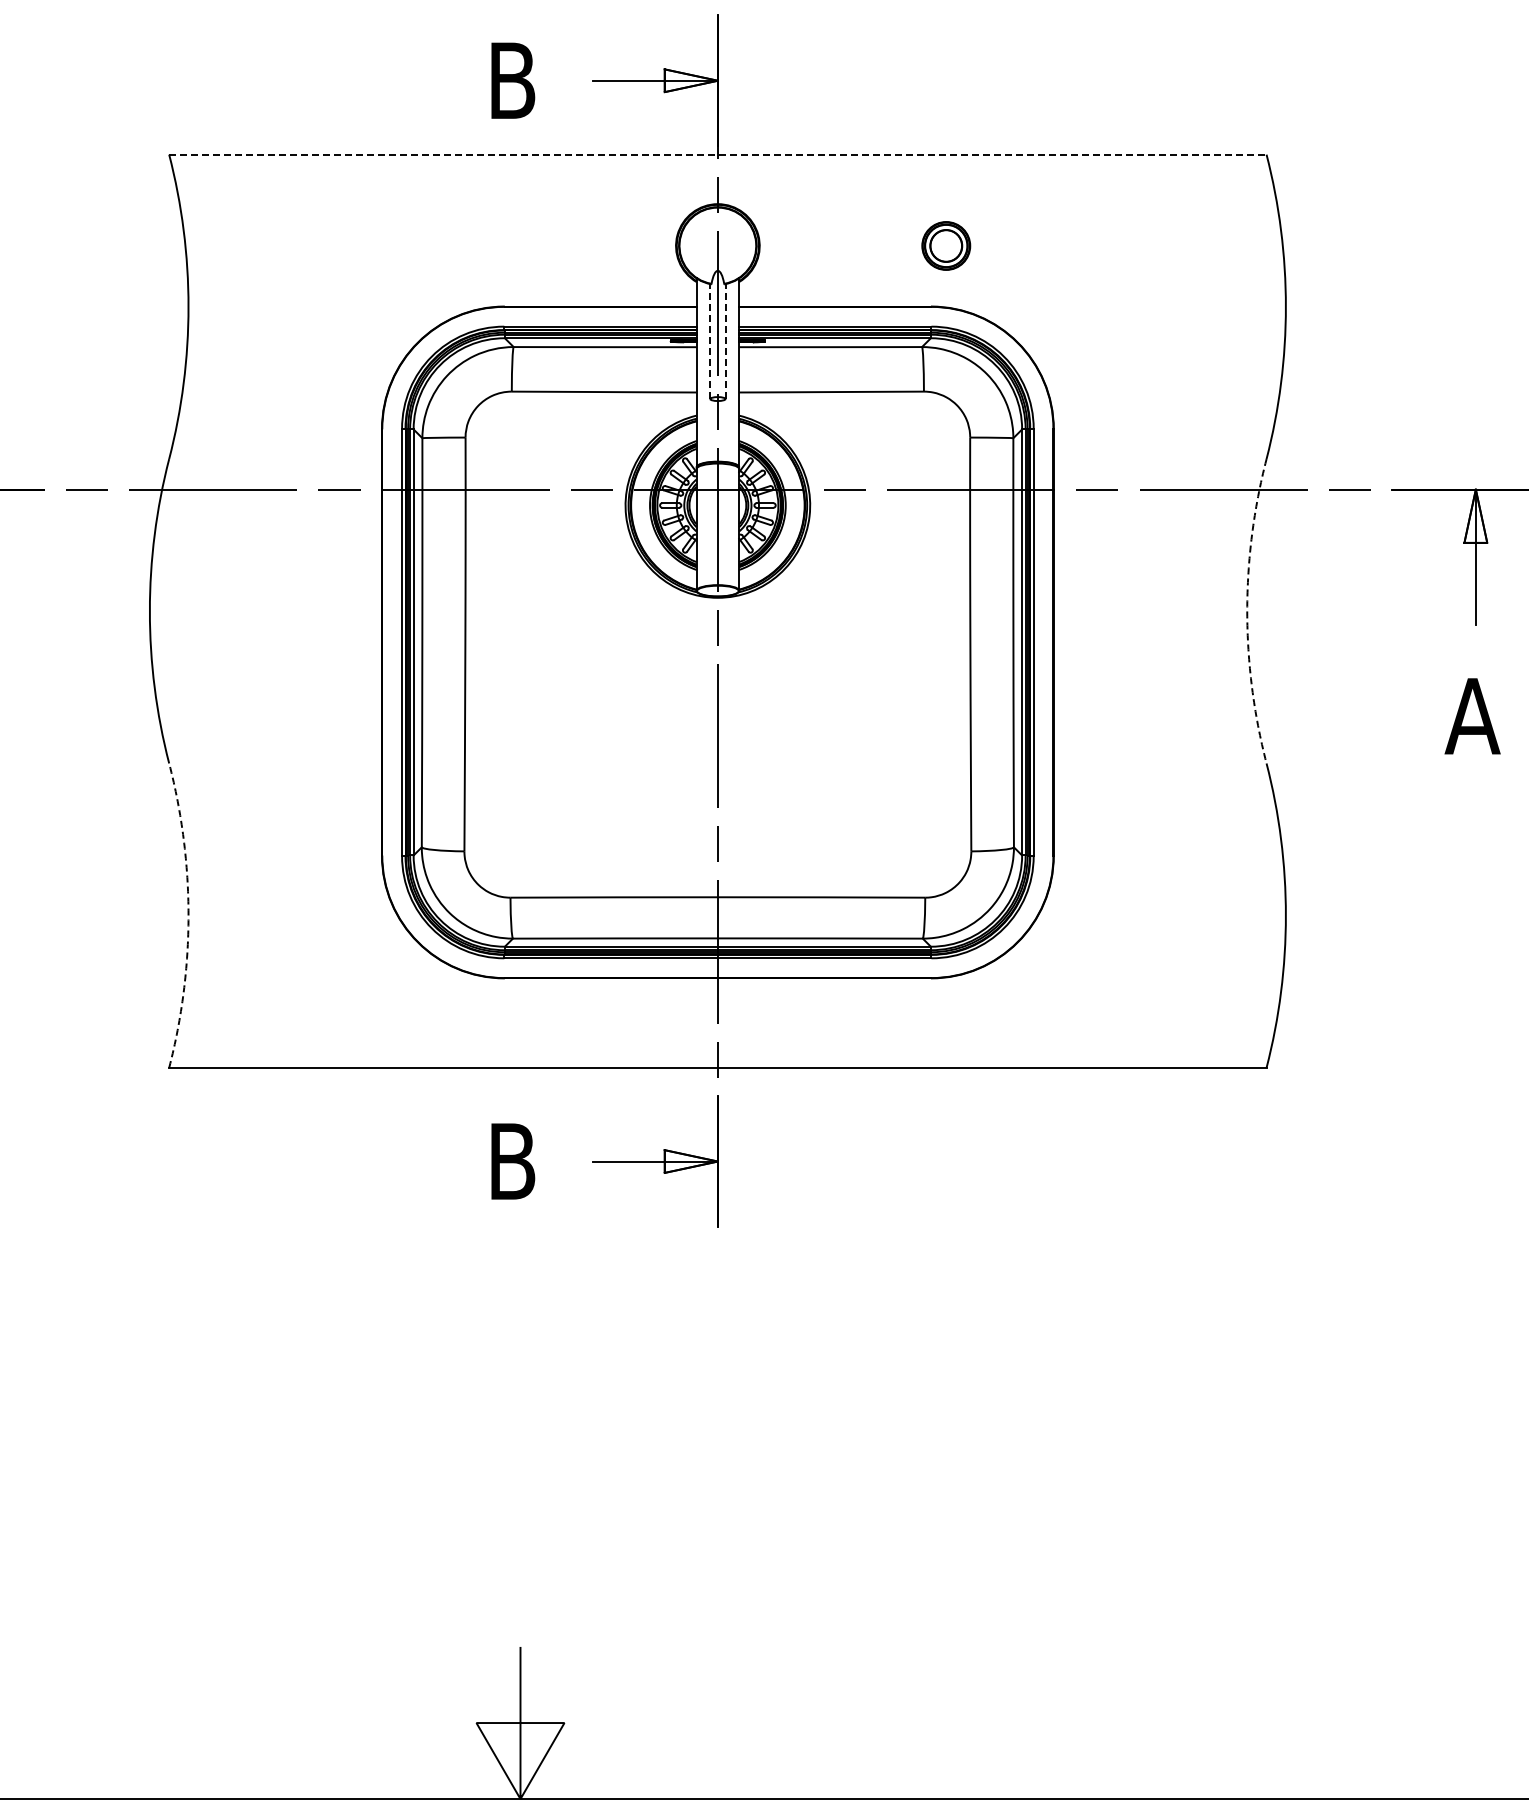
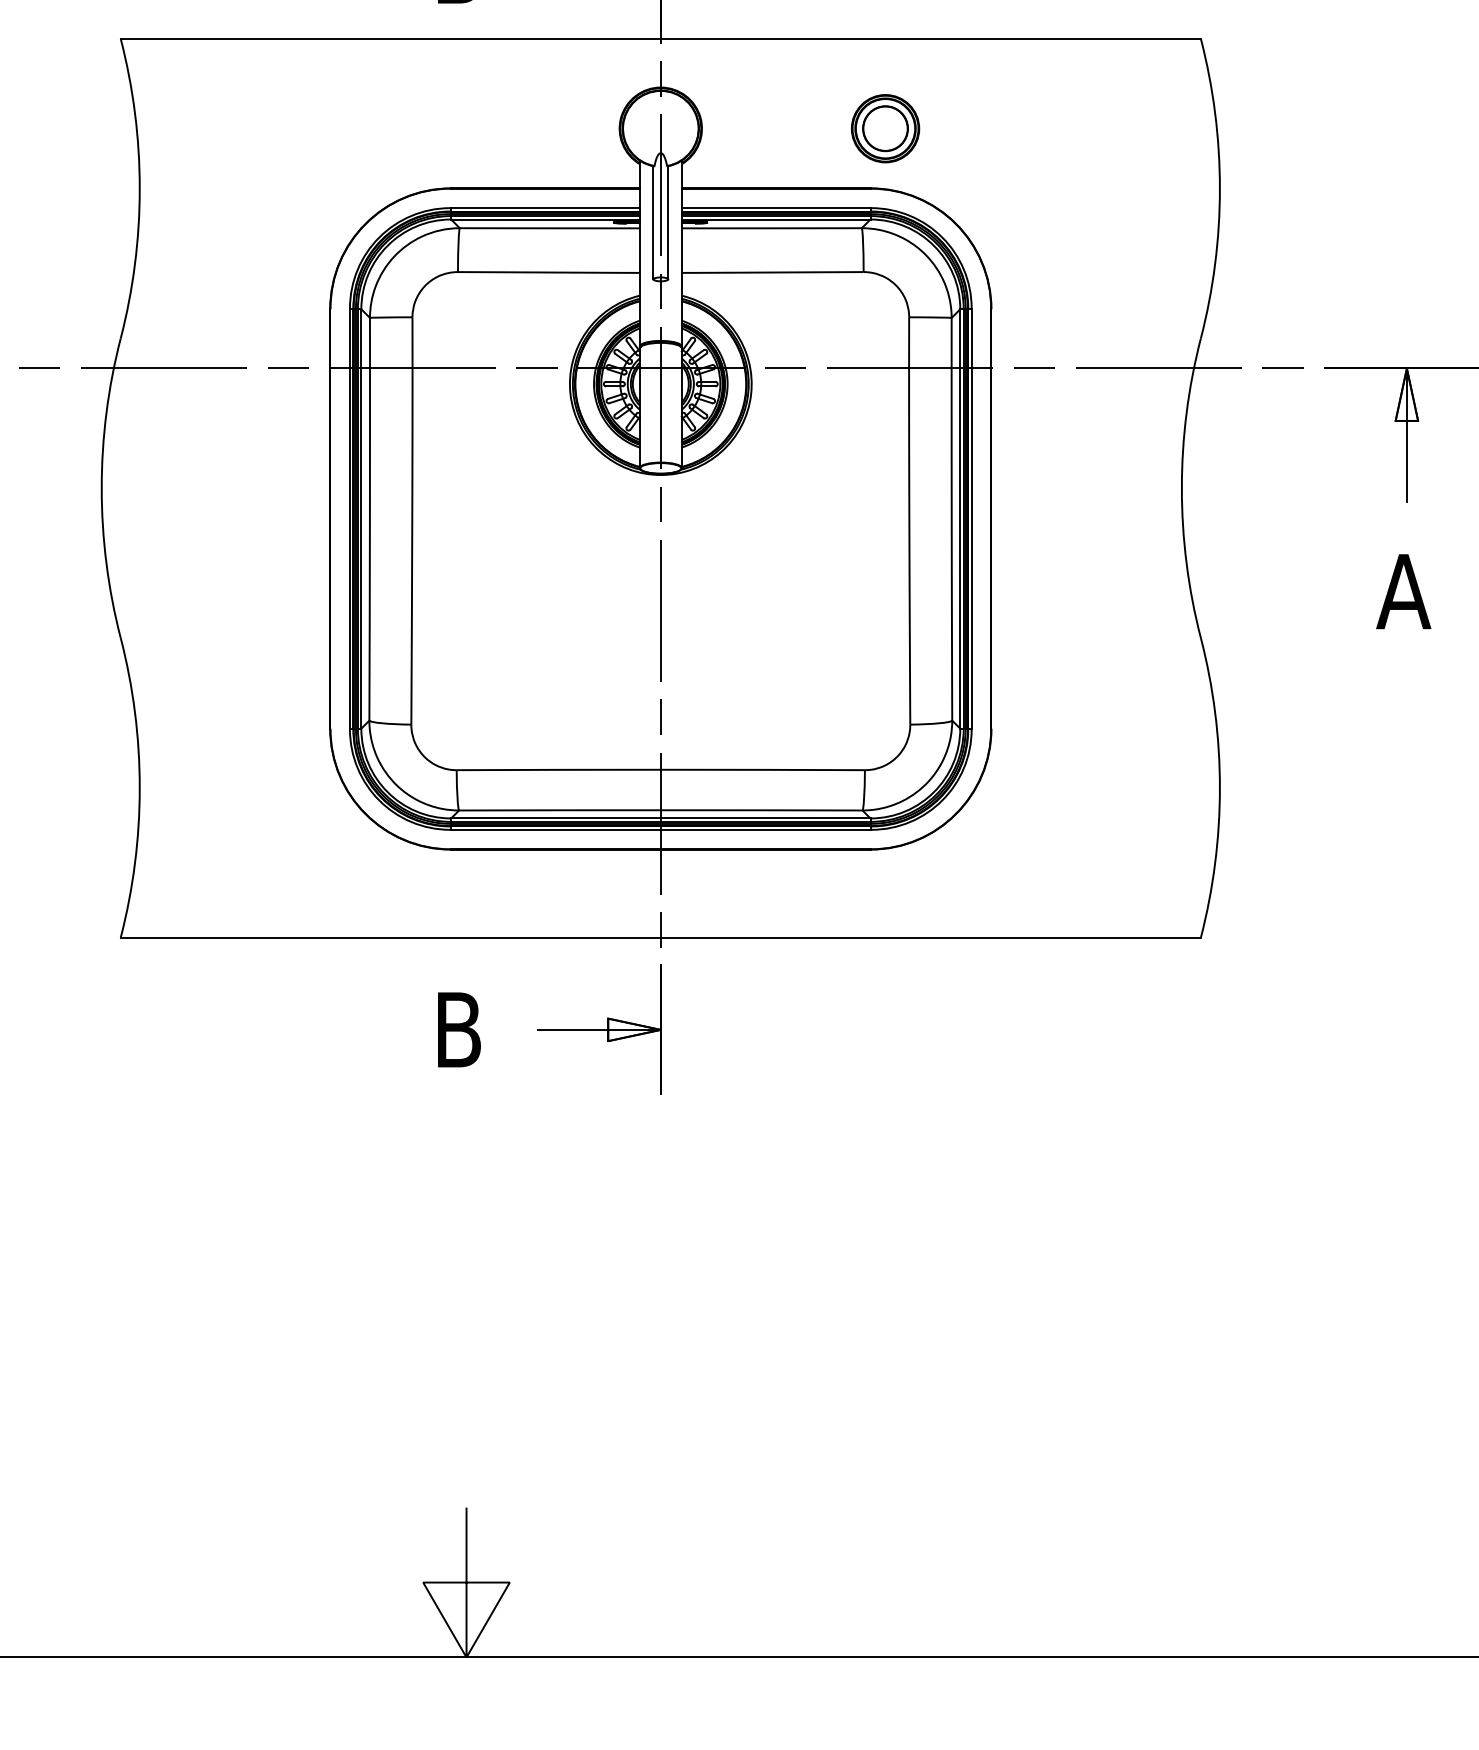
line: (717, 154) -> (660, 38), dashed -> solid
part: (946, 245) -> (885, 128), size x1.43
line: (710, 341) -> (653, 222), dashed -> solid
line: (725, 341) -> (668, 222), dashed -> solid
arc: (1247, 611) -> (1182, 488), dashed -> solid
arc: (188, 915) -> (139, 787), dashed -> solid

